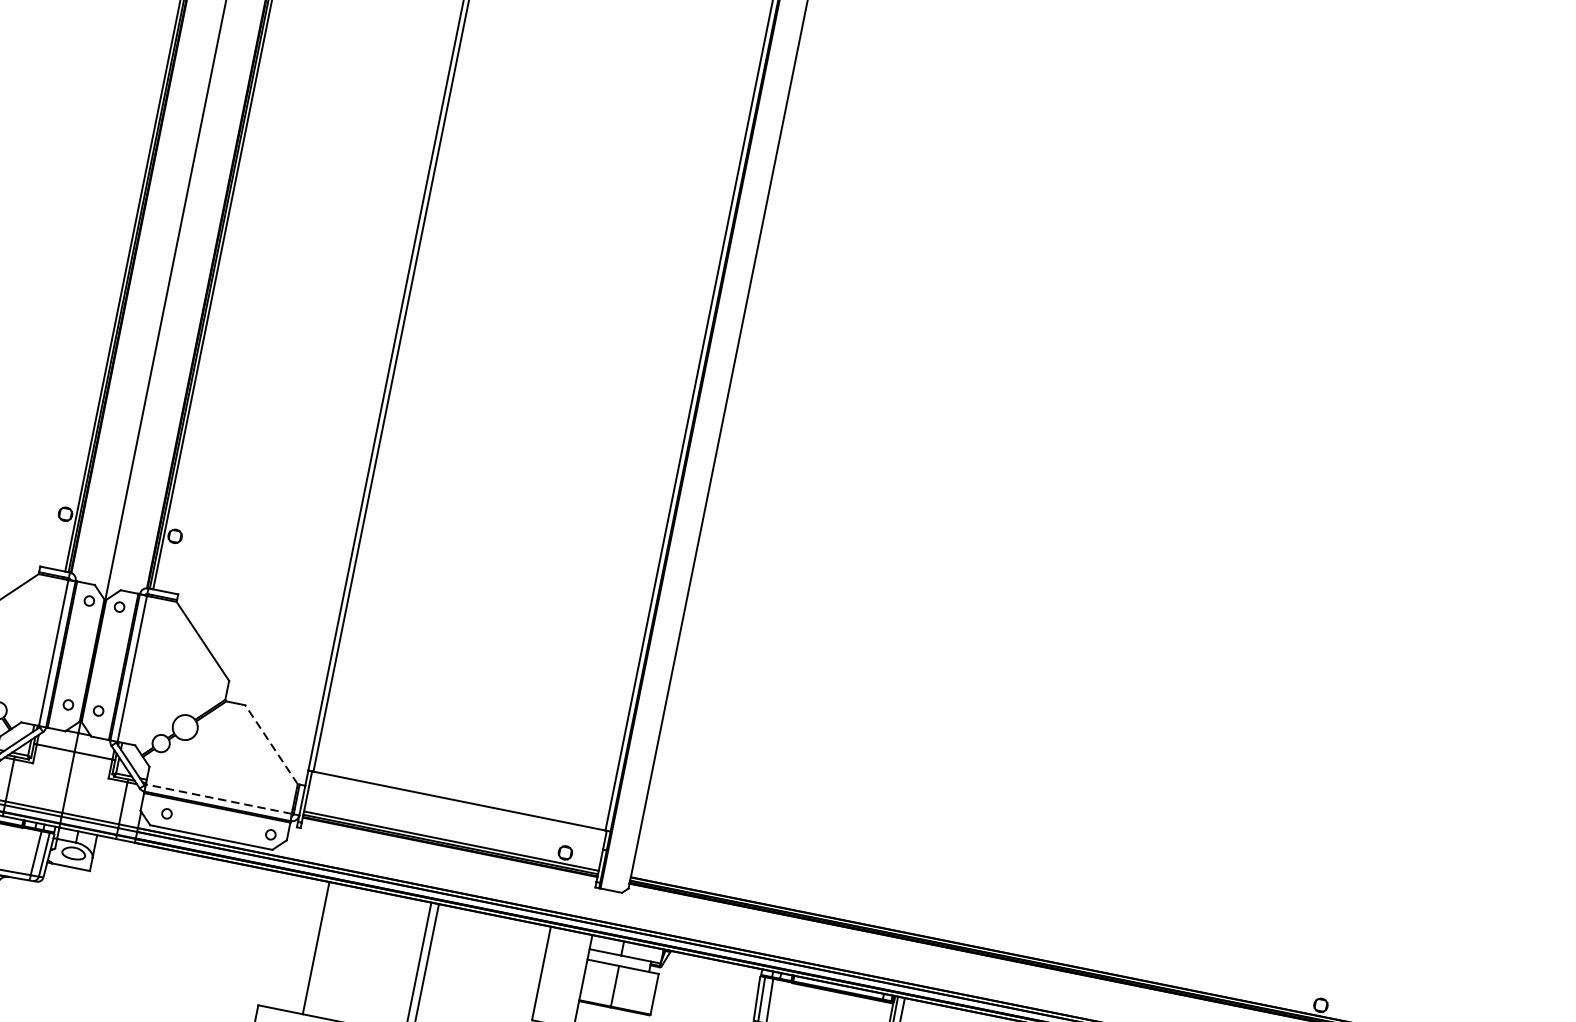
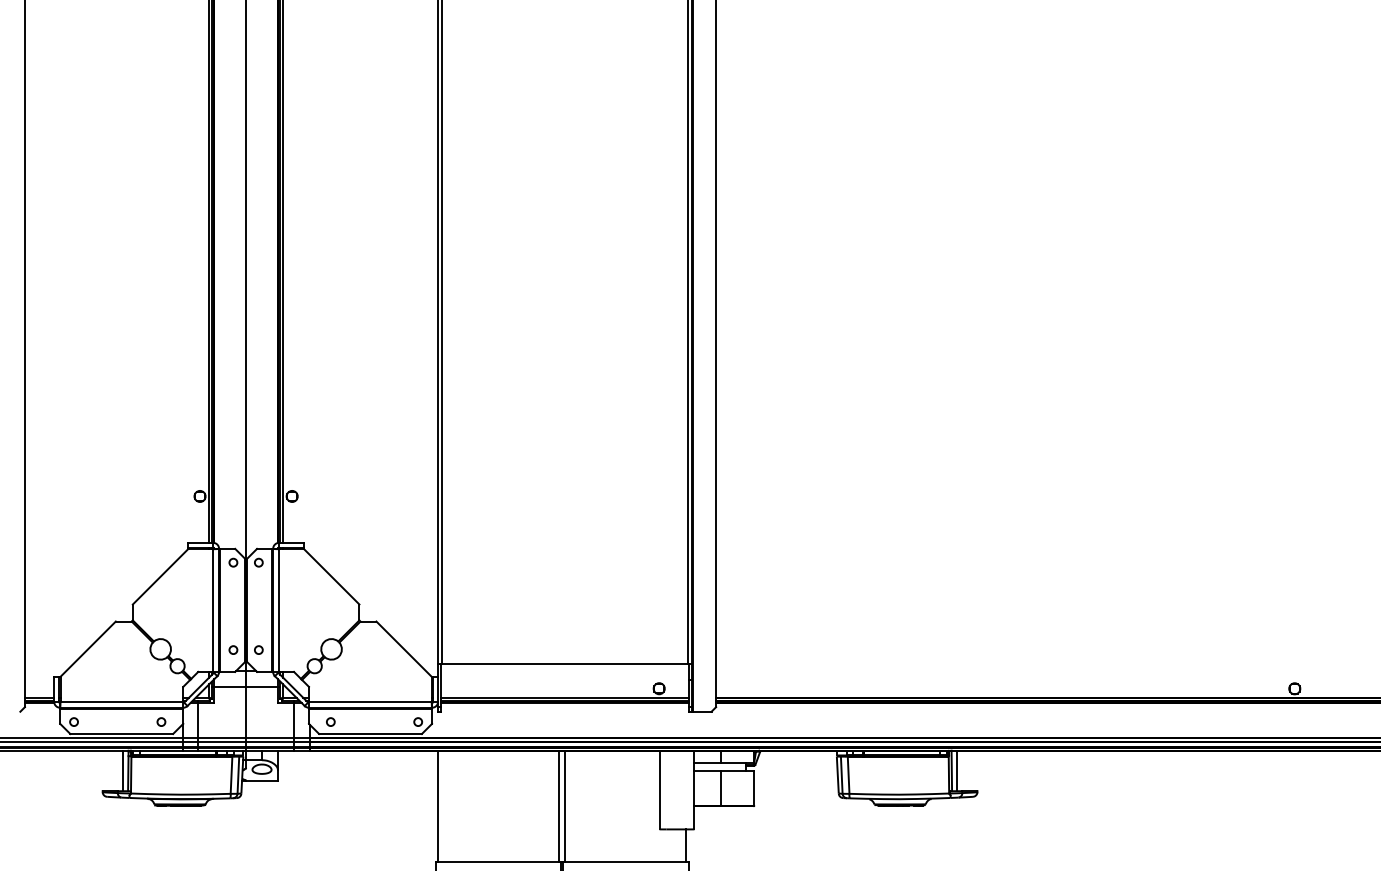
line: (271, 743) -> (403, 648), dashed -> solid
line: (217, 798) -> (369, 701), dashed -> solid
line: (316, 947) -> (438, 805), moved

